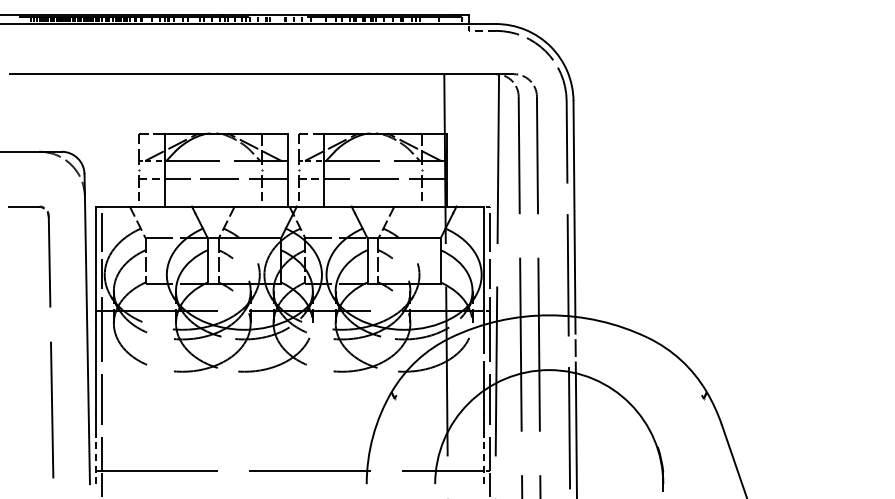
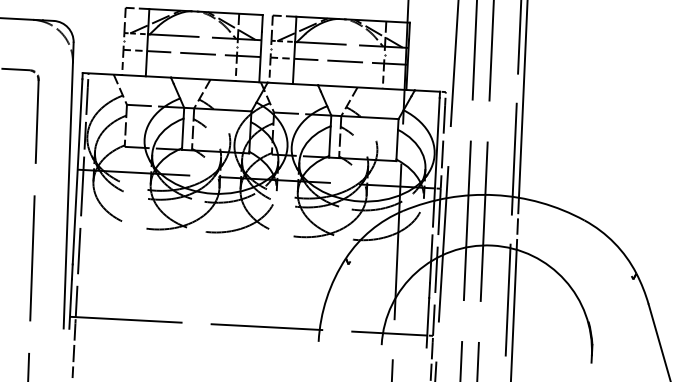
line: (96, 457) -> (70, 304), dashed -> solid
line: (483, 457) -> (427, 322), dashed -> solid

